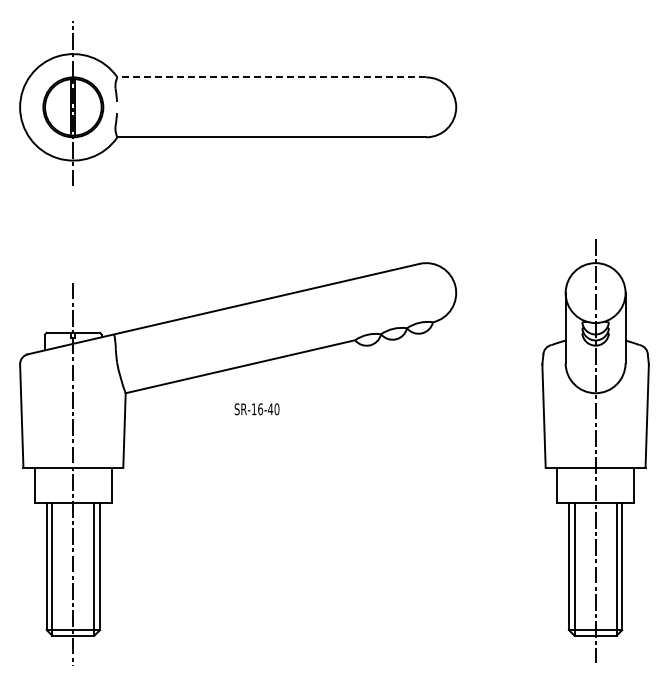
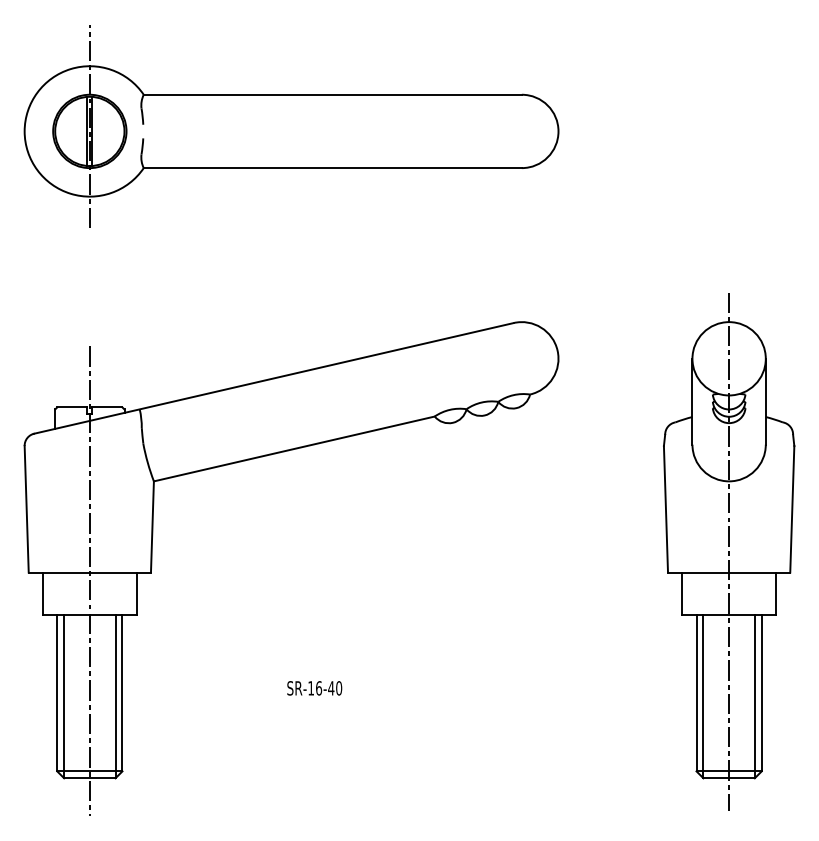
line: (271, 77) -> (332, 94), dashed -> solid
text: (256, 409) -> (314, 688), moved

